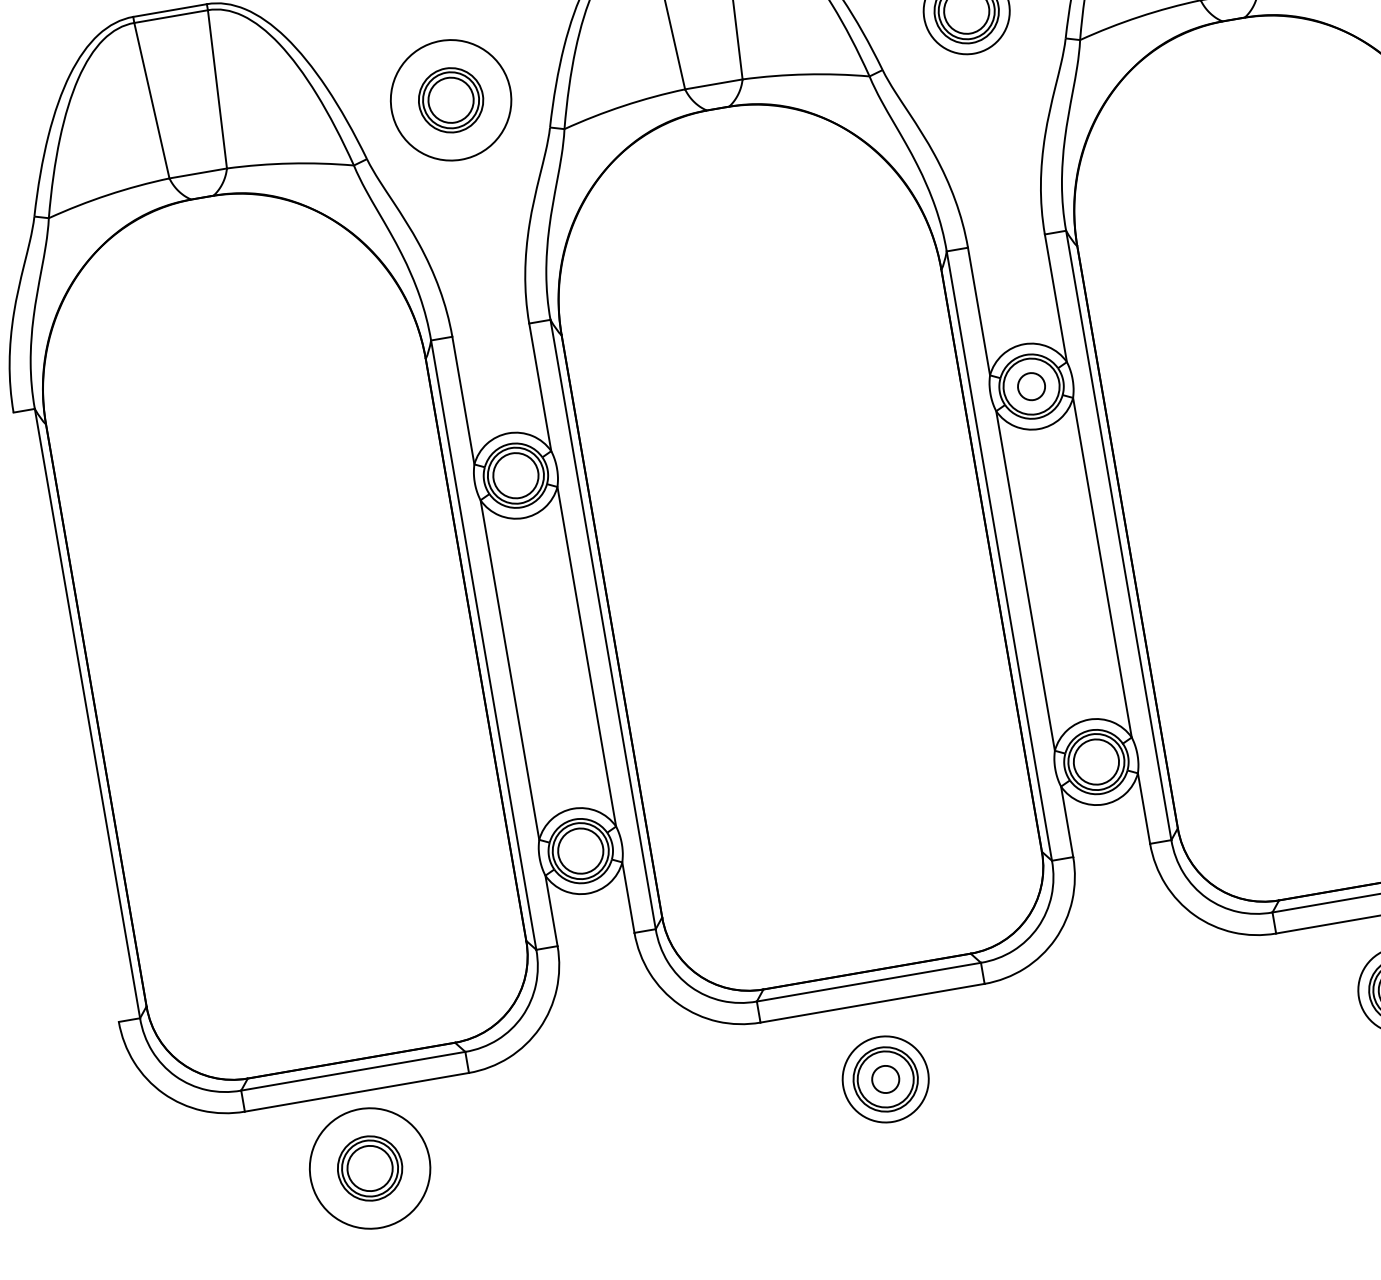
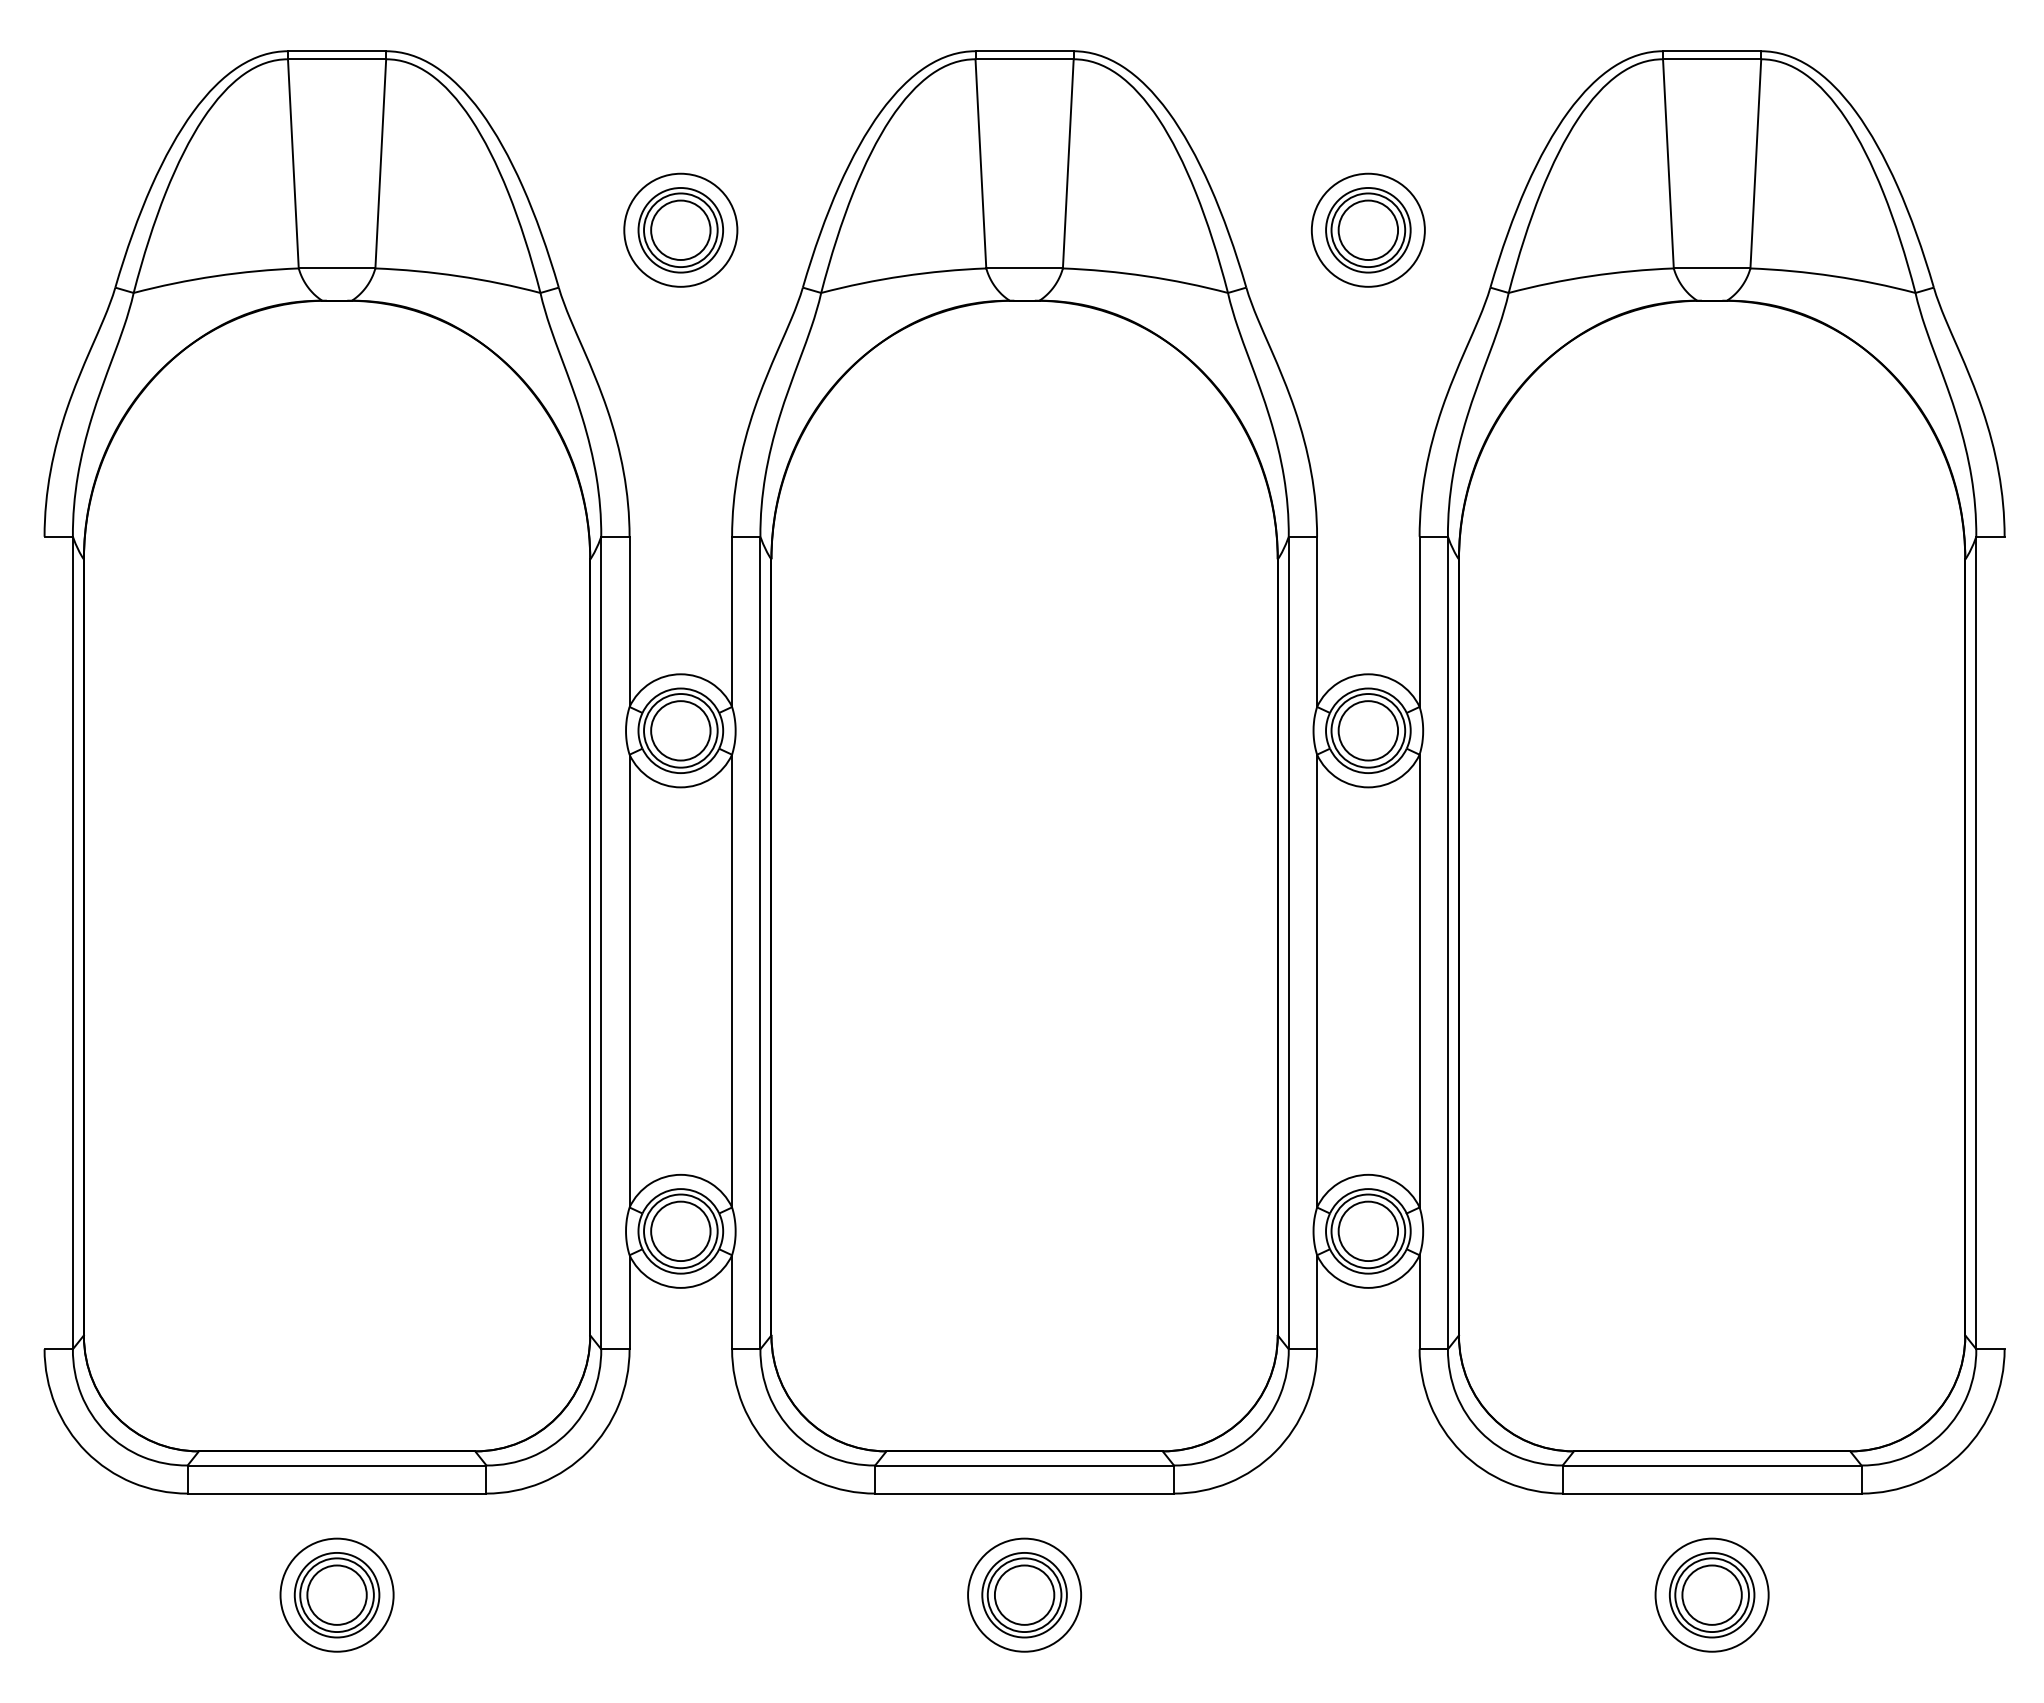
circle: (450, 99) -> (680, 229), size x0.71
circle: (1031, 386) -> (1368, 730), size x1.67
circle: (885, 1078) -> (1024, 1594), size x1.67
circle: (369, 1168) -> (336, 1594), size x0.71

